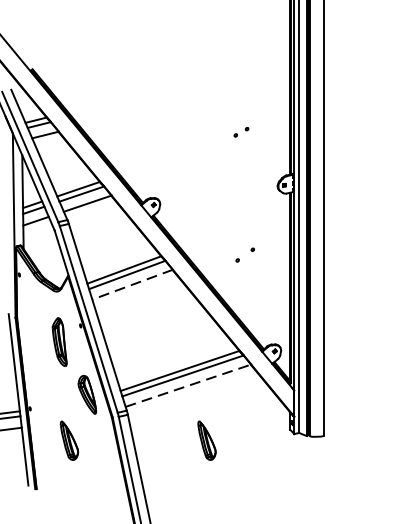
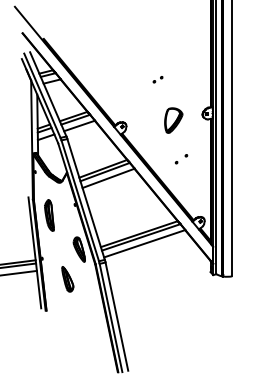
part: (240, 131) -> (157, 79), moved
part: (232, 195) -> (173, 120), added
line: (132, 284) -> (108, 178), dashed -> solid
part: (59, 342) -> (49, 215), moved
line: (188, 385) -> (144, 243), dashed -> solid
part: (206, 441) -> (156, 279), removed

